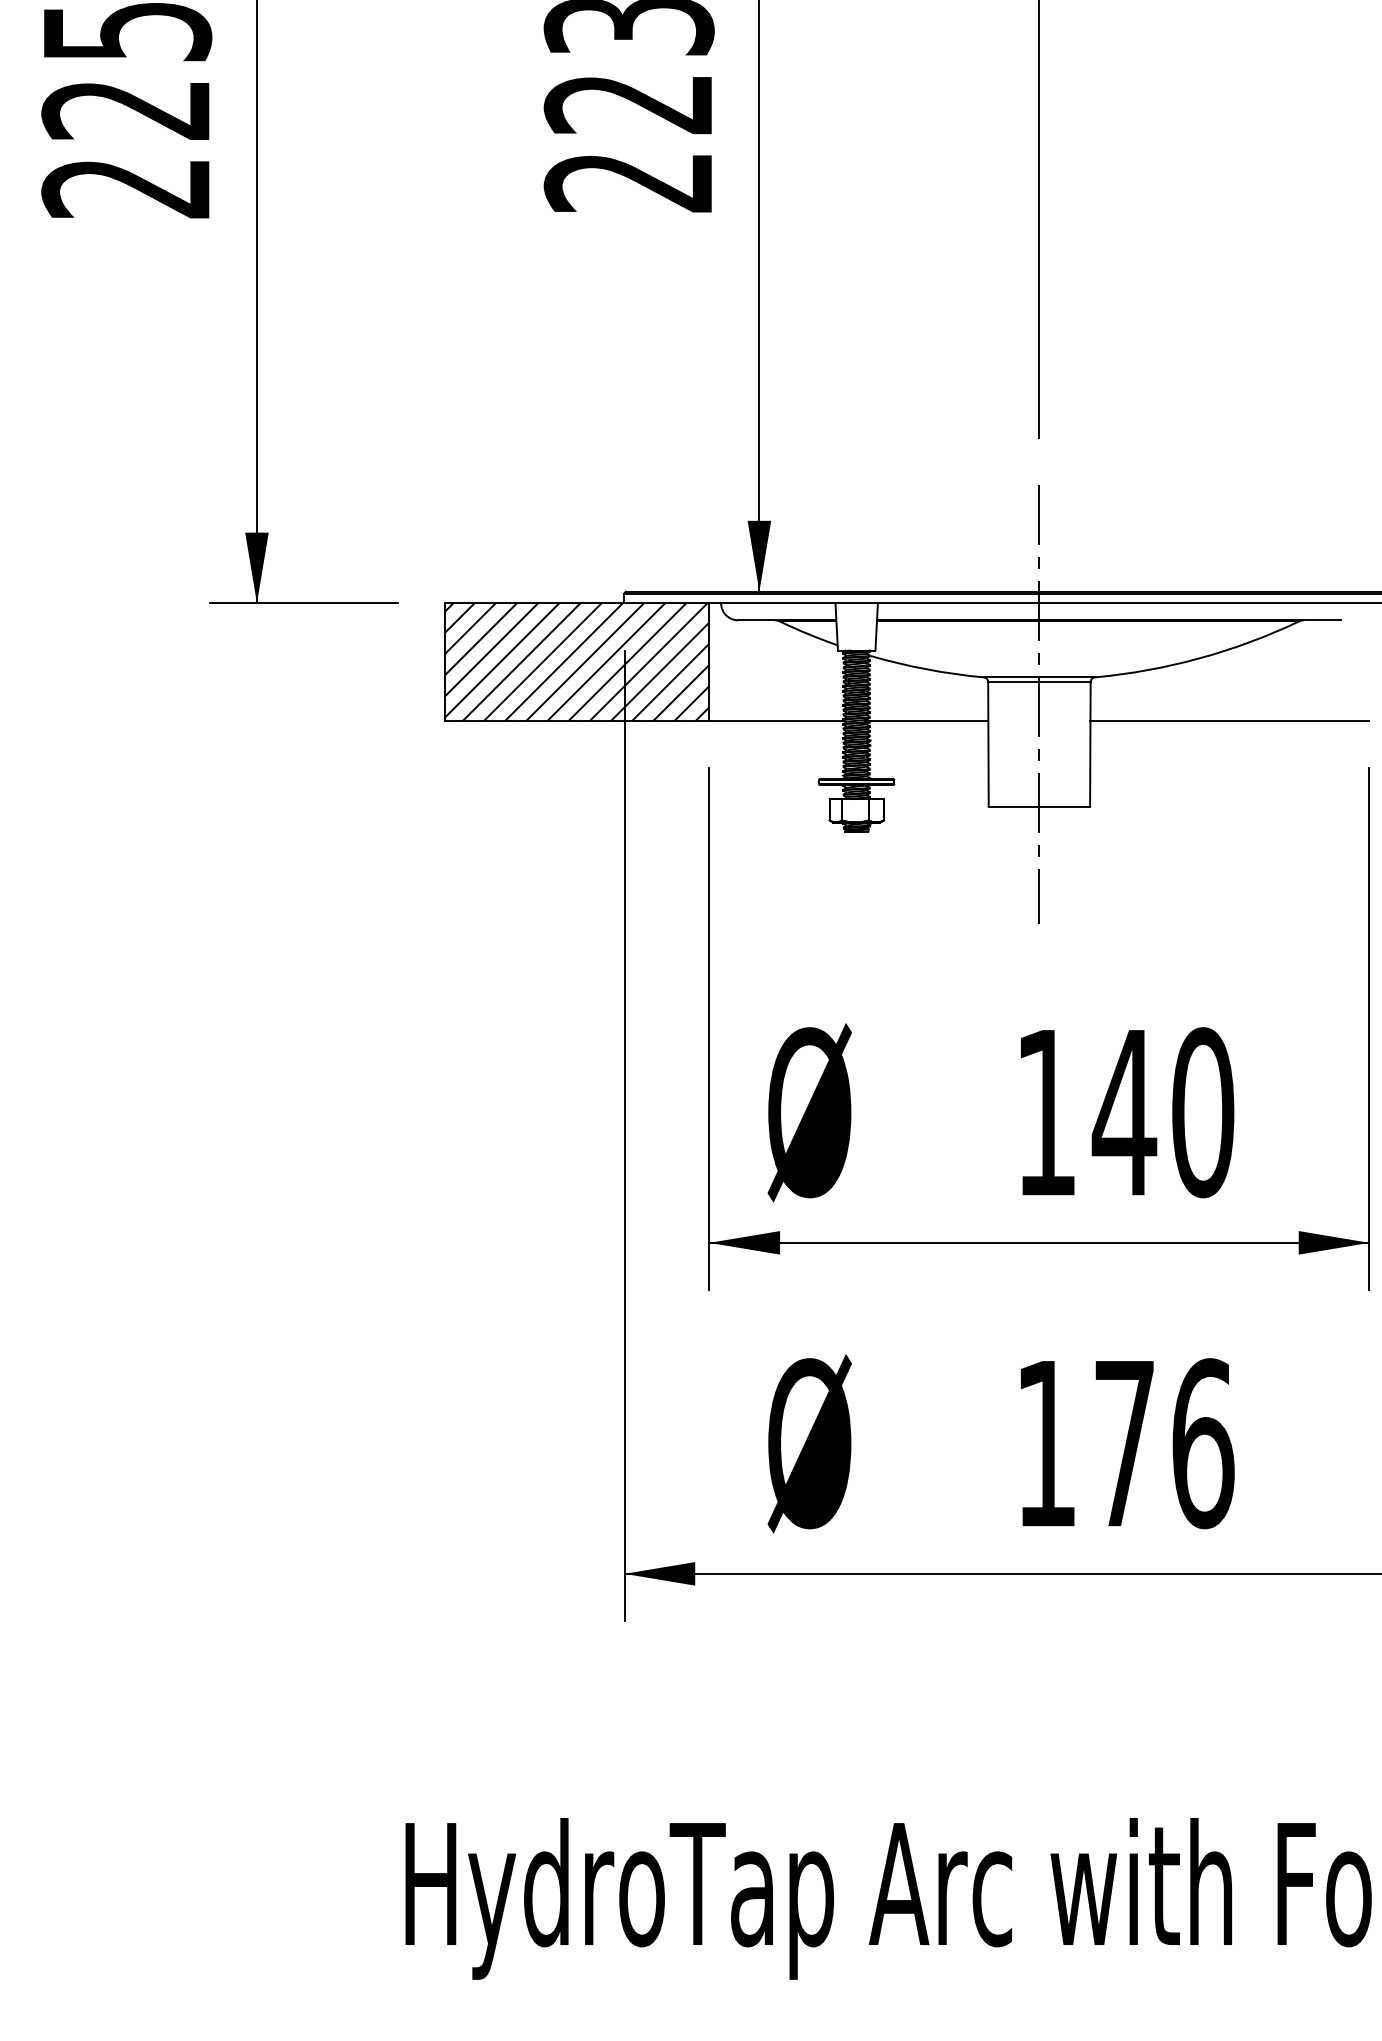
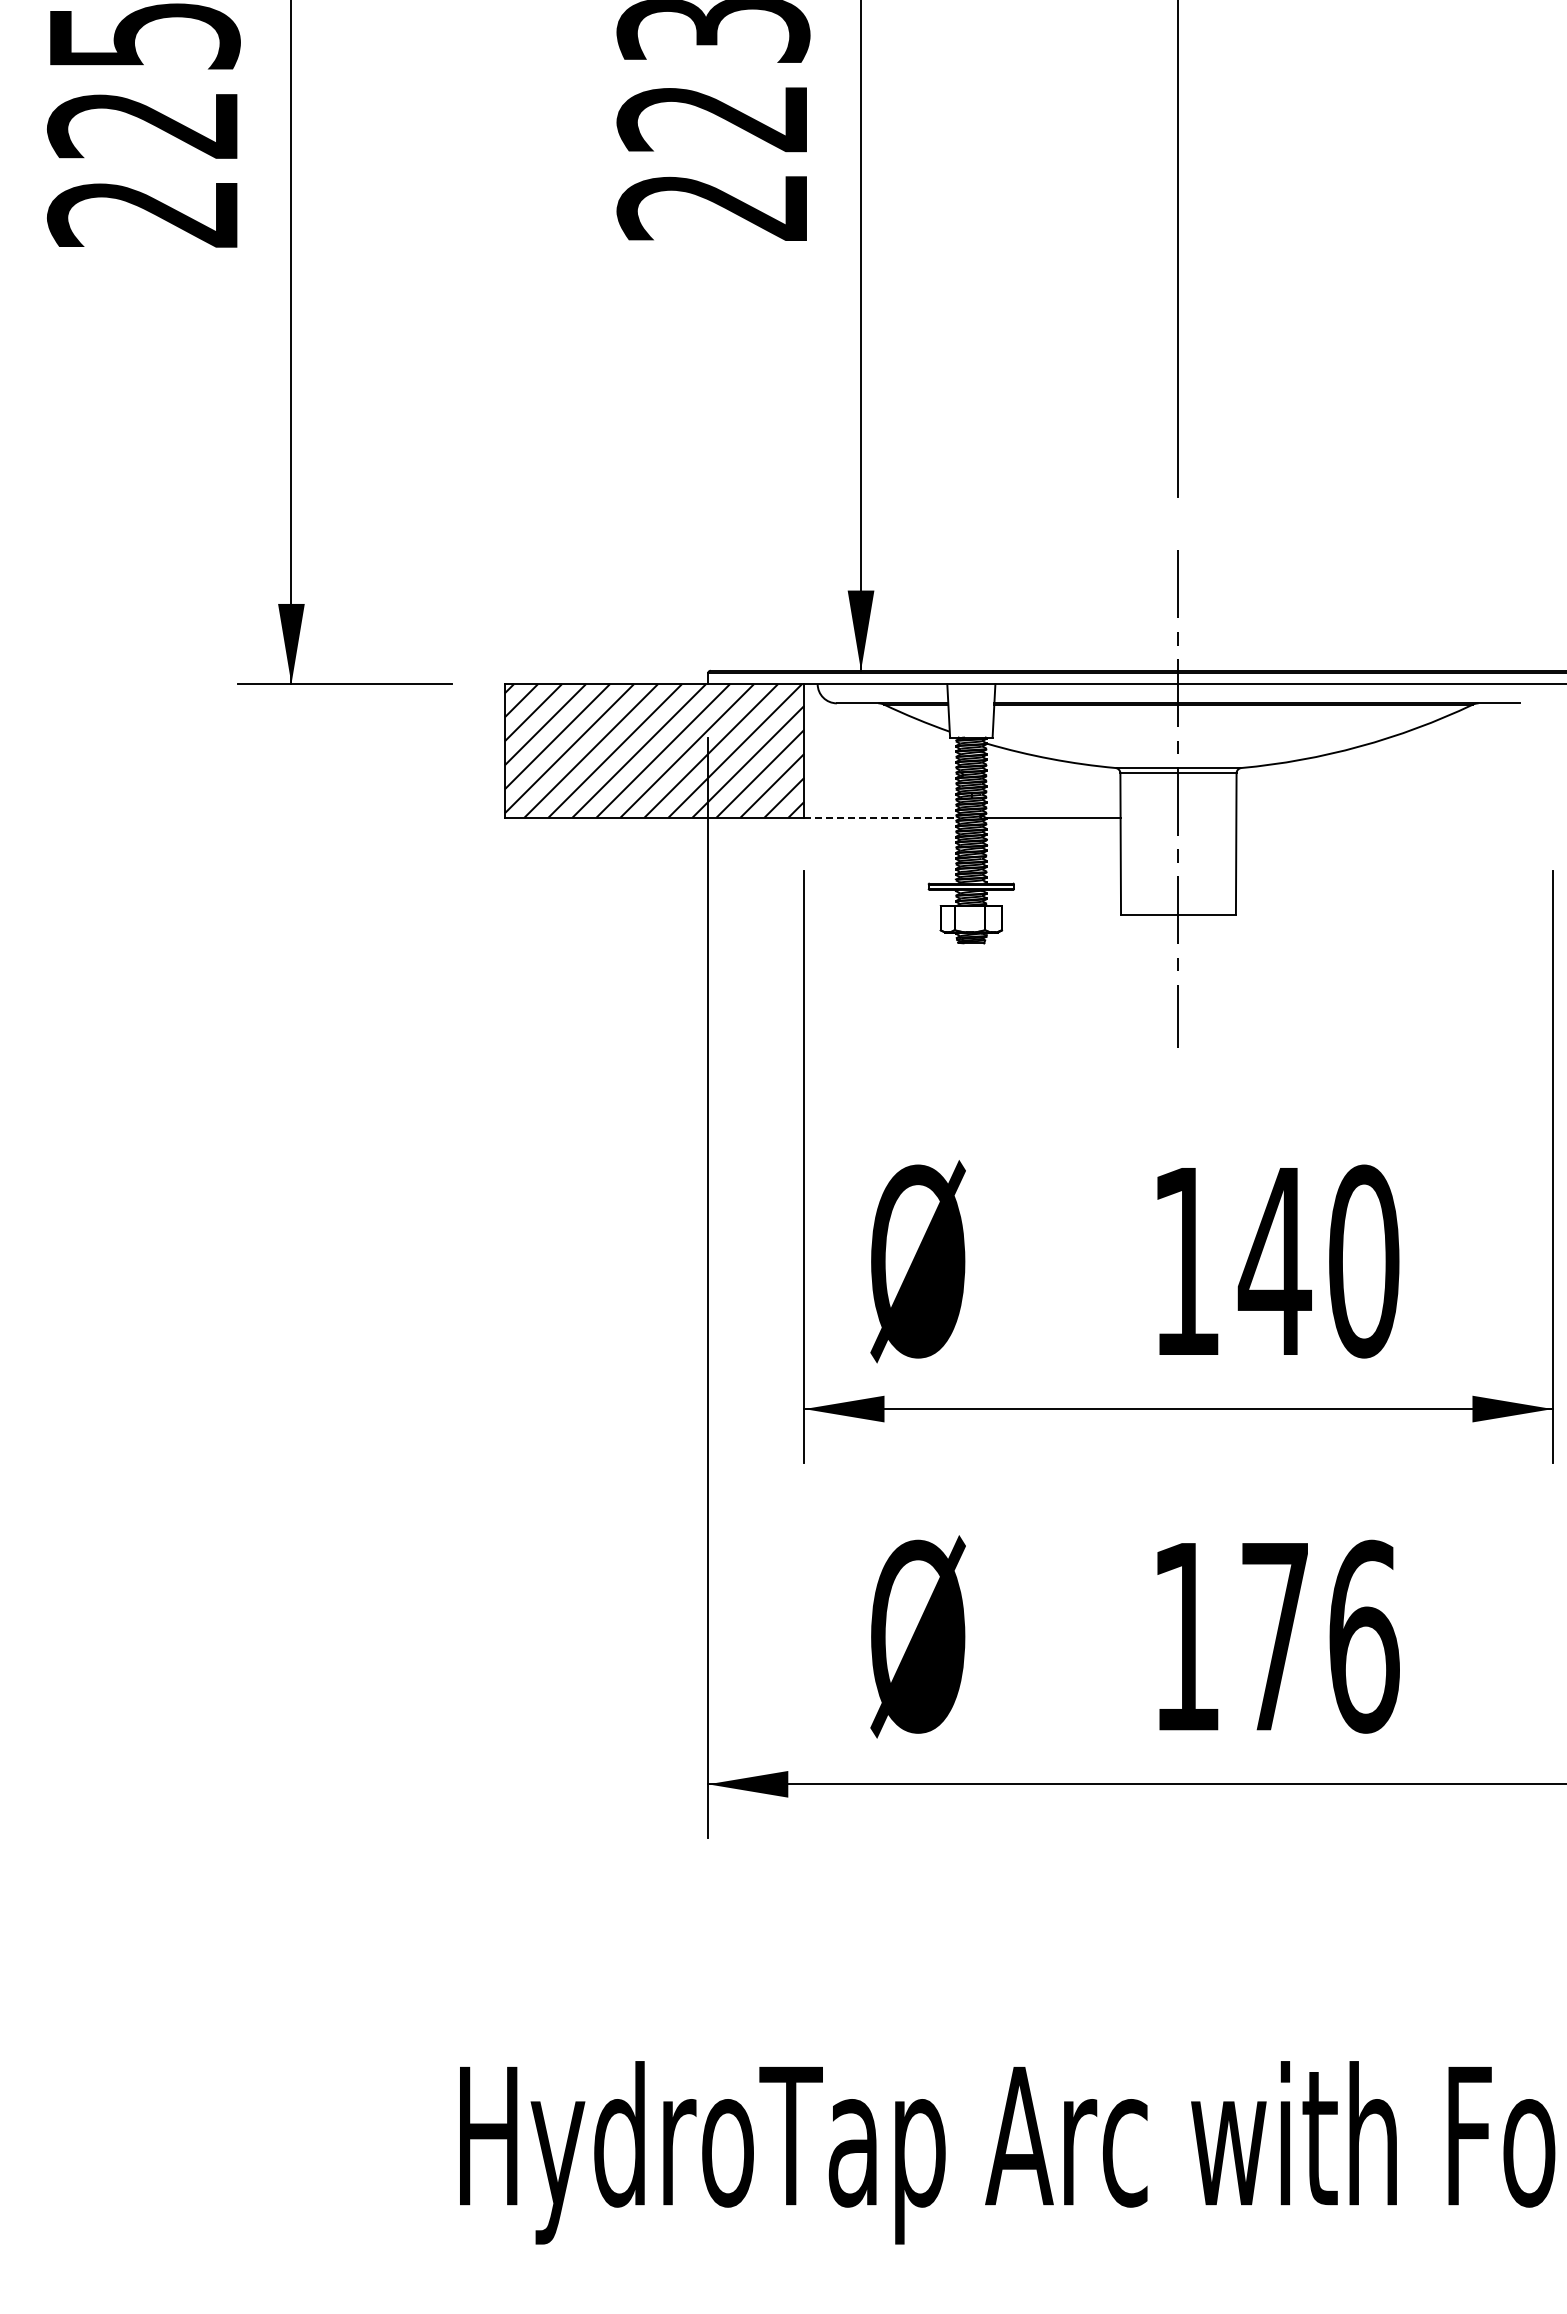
line: (777, 721) -> (881, 817), solid -> dashed
line: (1229, 721) -> (1394, 817), removed

